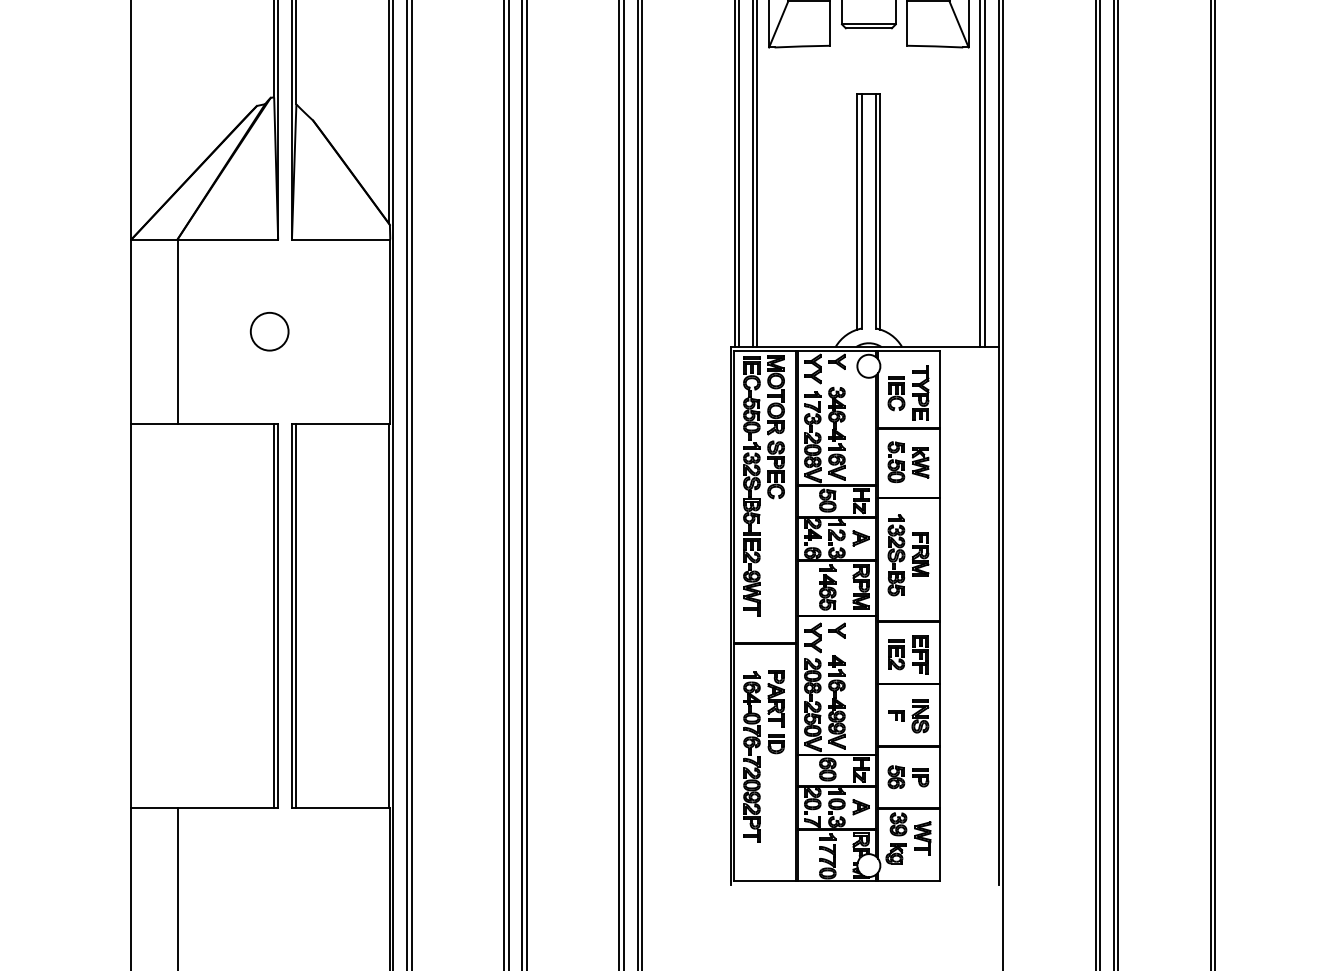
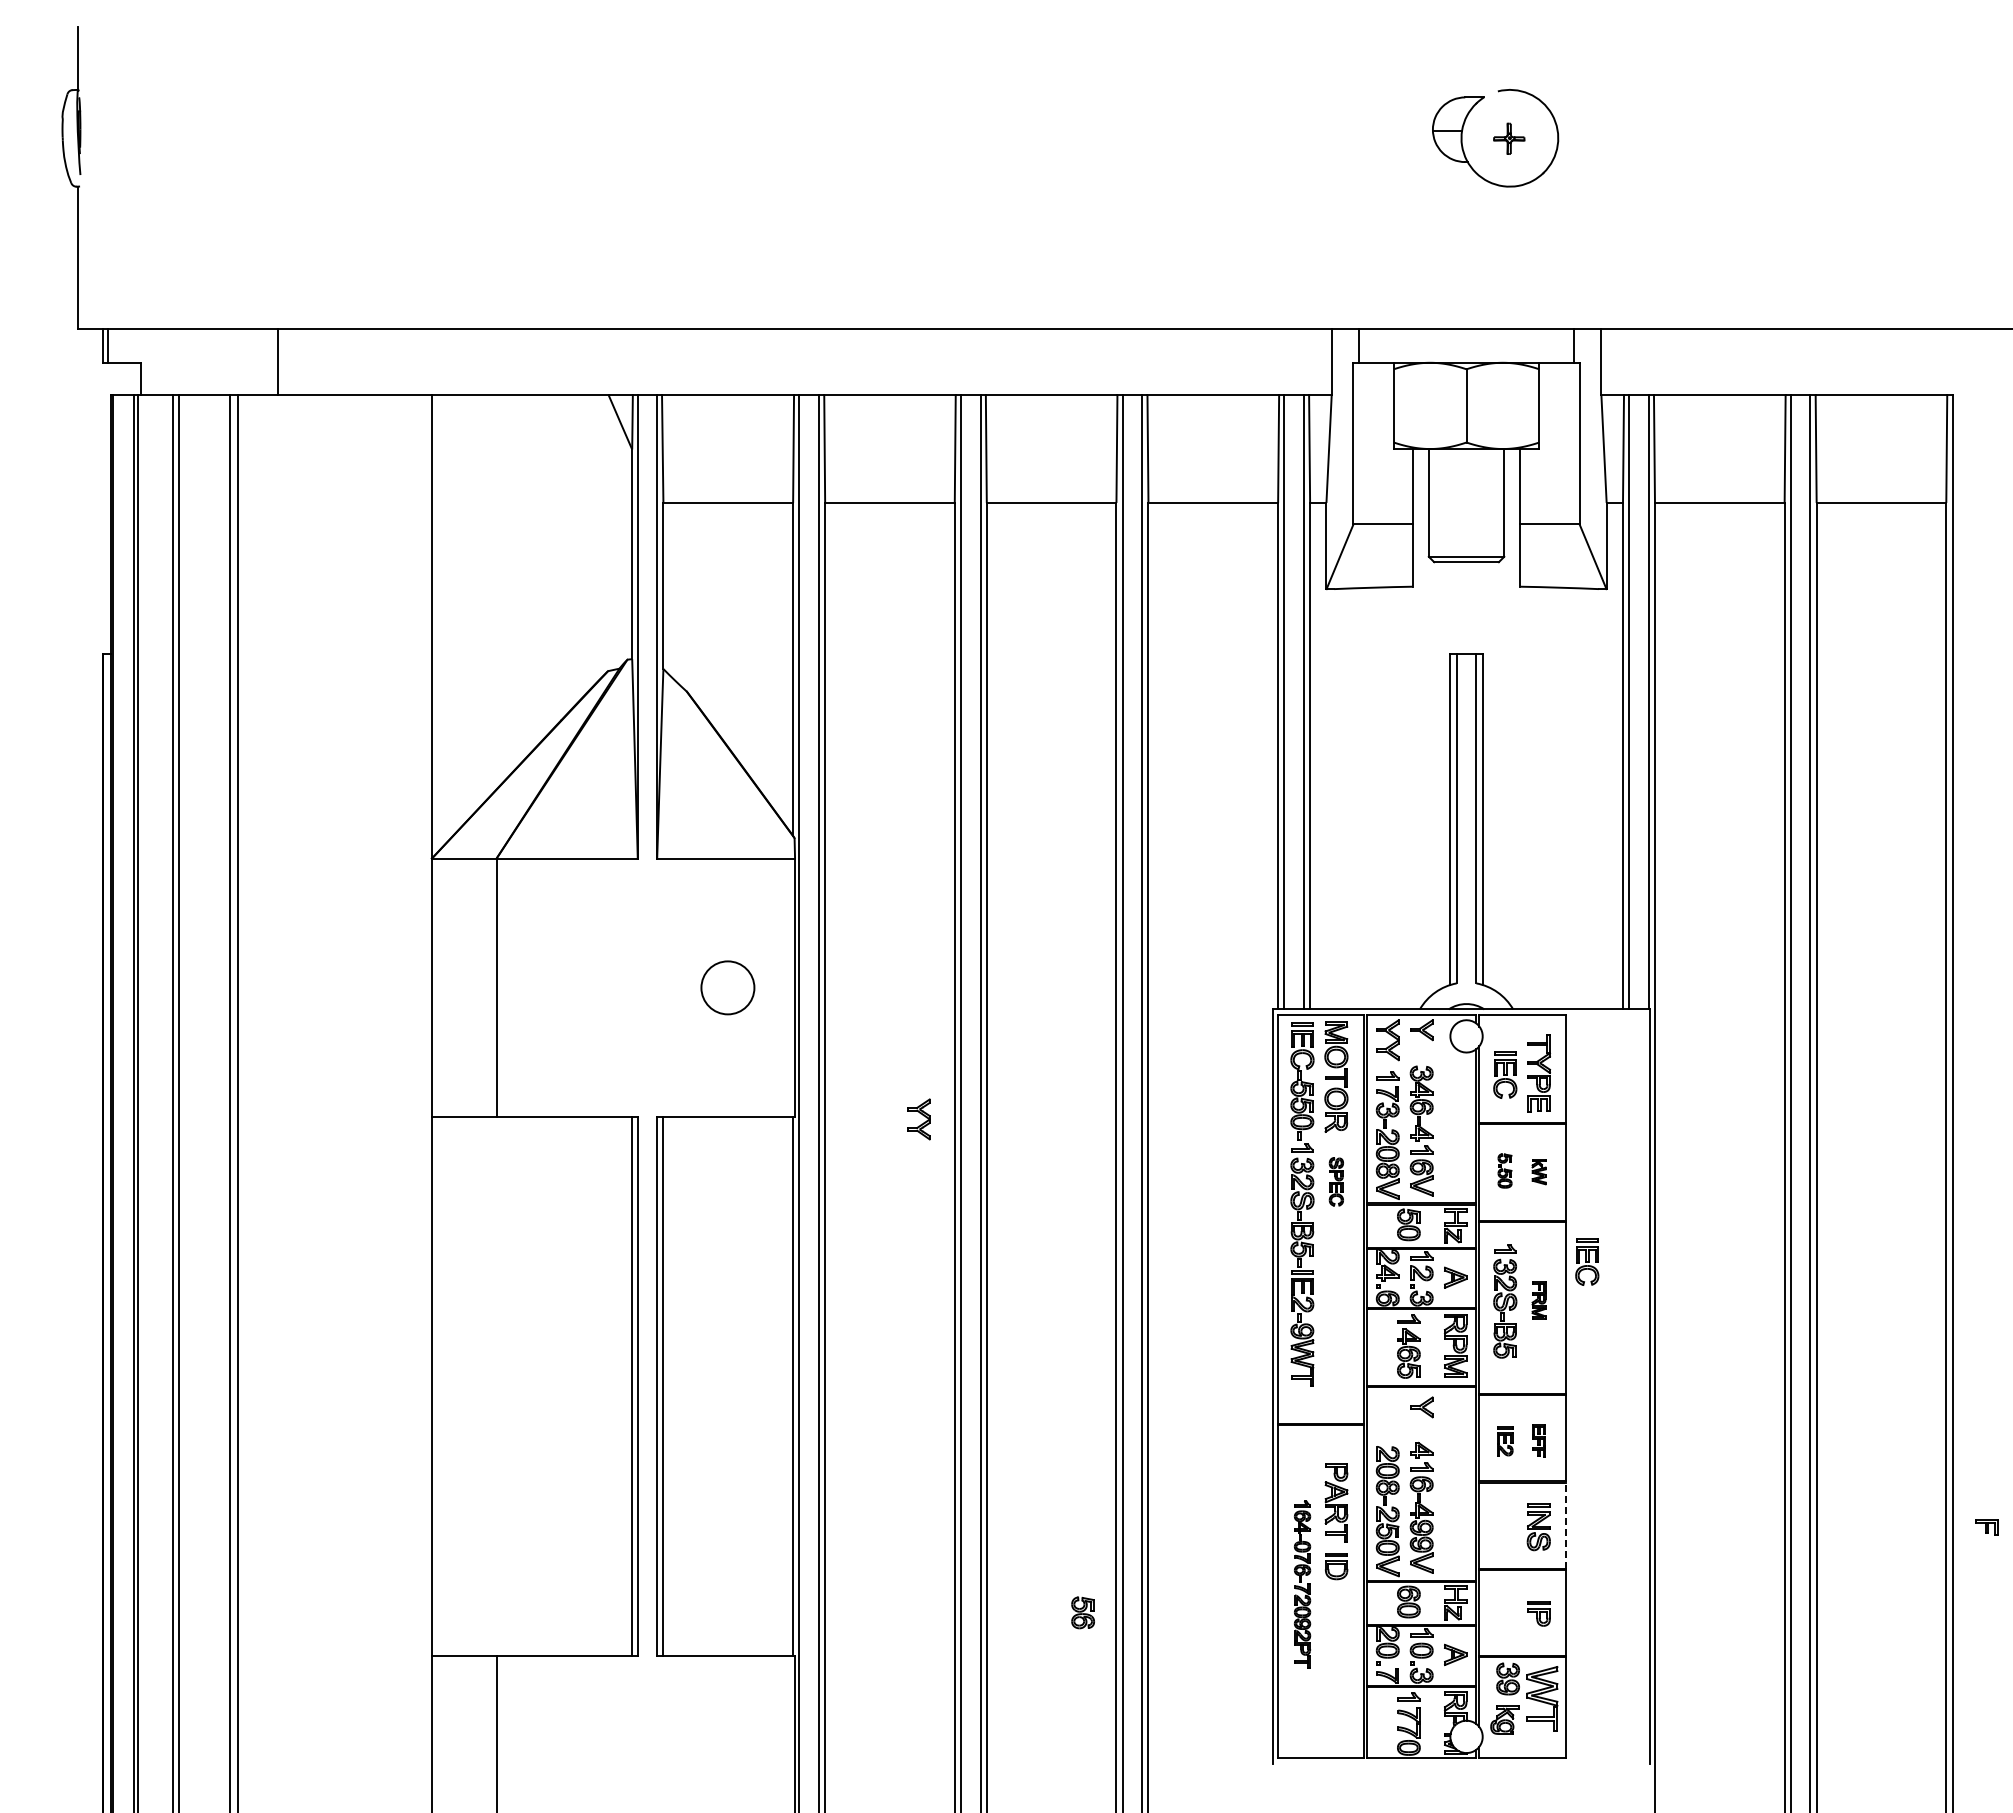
circle: (269, 331) -> (727, 987), moved
part: (895, 461) -> (1504, 1170), size x0.6
part: (920, 462) -> (1538, 1171), size x0.6
part: (776, 469) -> (1336, 1181), size x0.6
part: (955, 526) -> (1587, 1261), added
part: (920, 554) -> (1538, 1300), size x0.6
part: (812, 637) -> (918, 1119), moved
part: (920, 654) -> (1538, 1440), size x0.6
part: (895, 655) -> (1504, 1441), size x0.7
line: (939, 714) -> (1565, 1525), solid -> dashed
part: (895, 716) -> (1986, 1527), moved
part: (751, 756) -> (1302, 1584), size x0.7
part: (895, 776) -> (1082, 1612), moved
part: (922, 838) -> (1541, 1698), size x1.4

